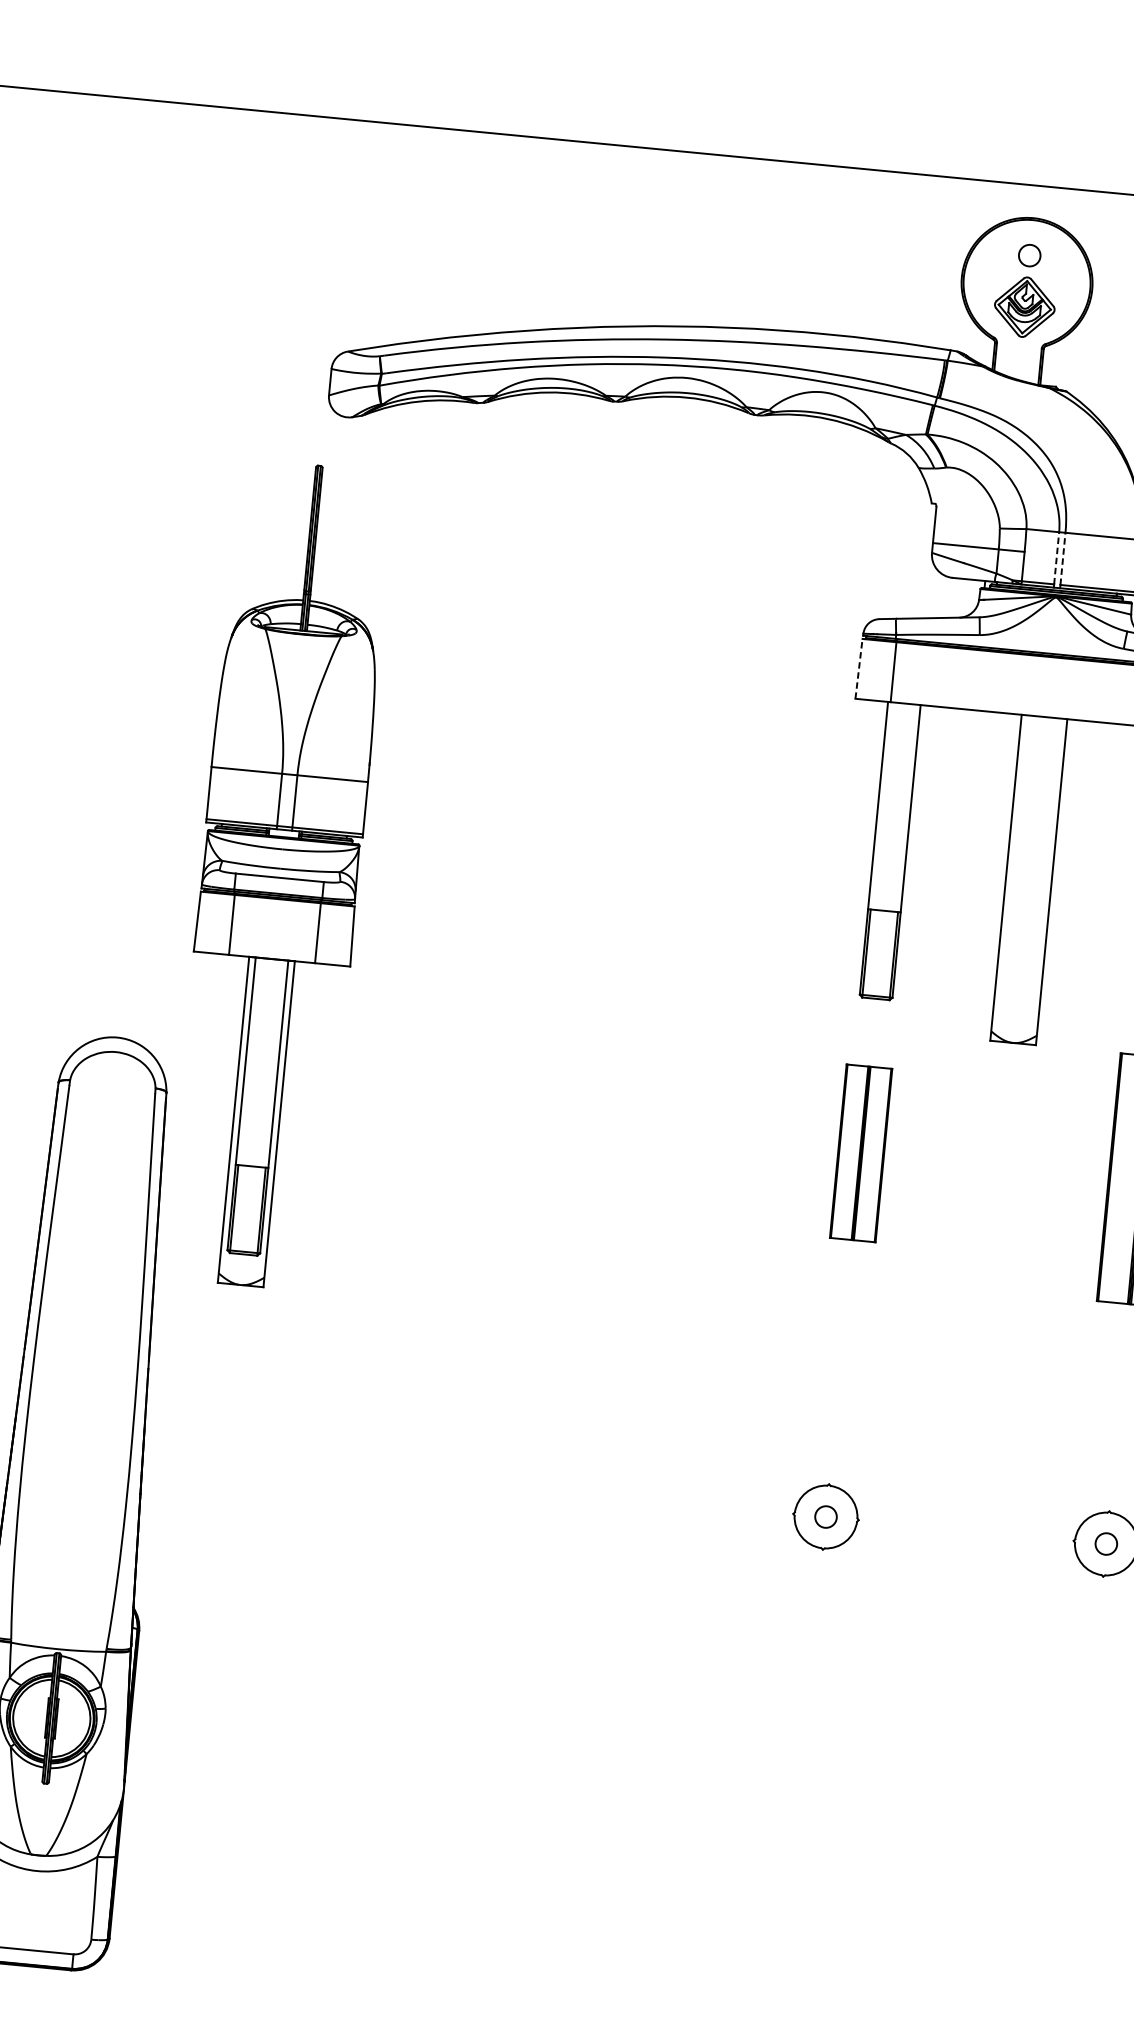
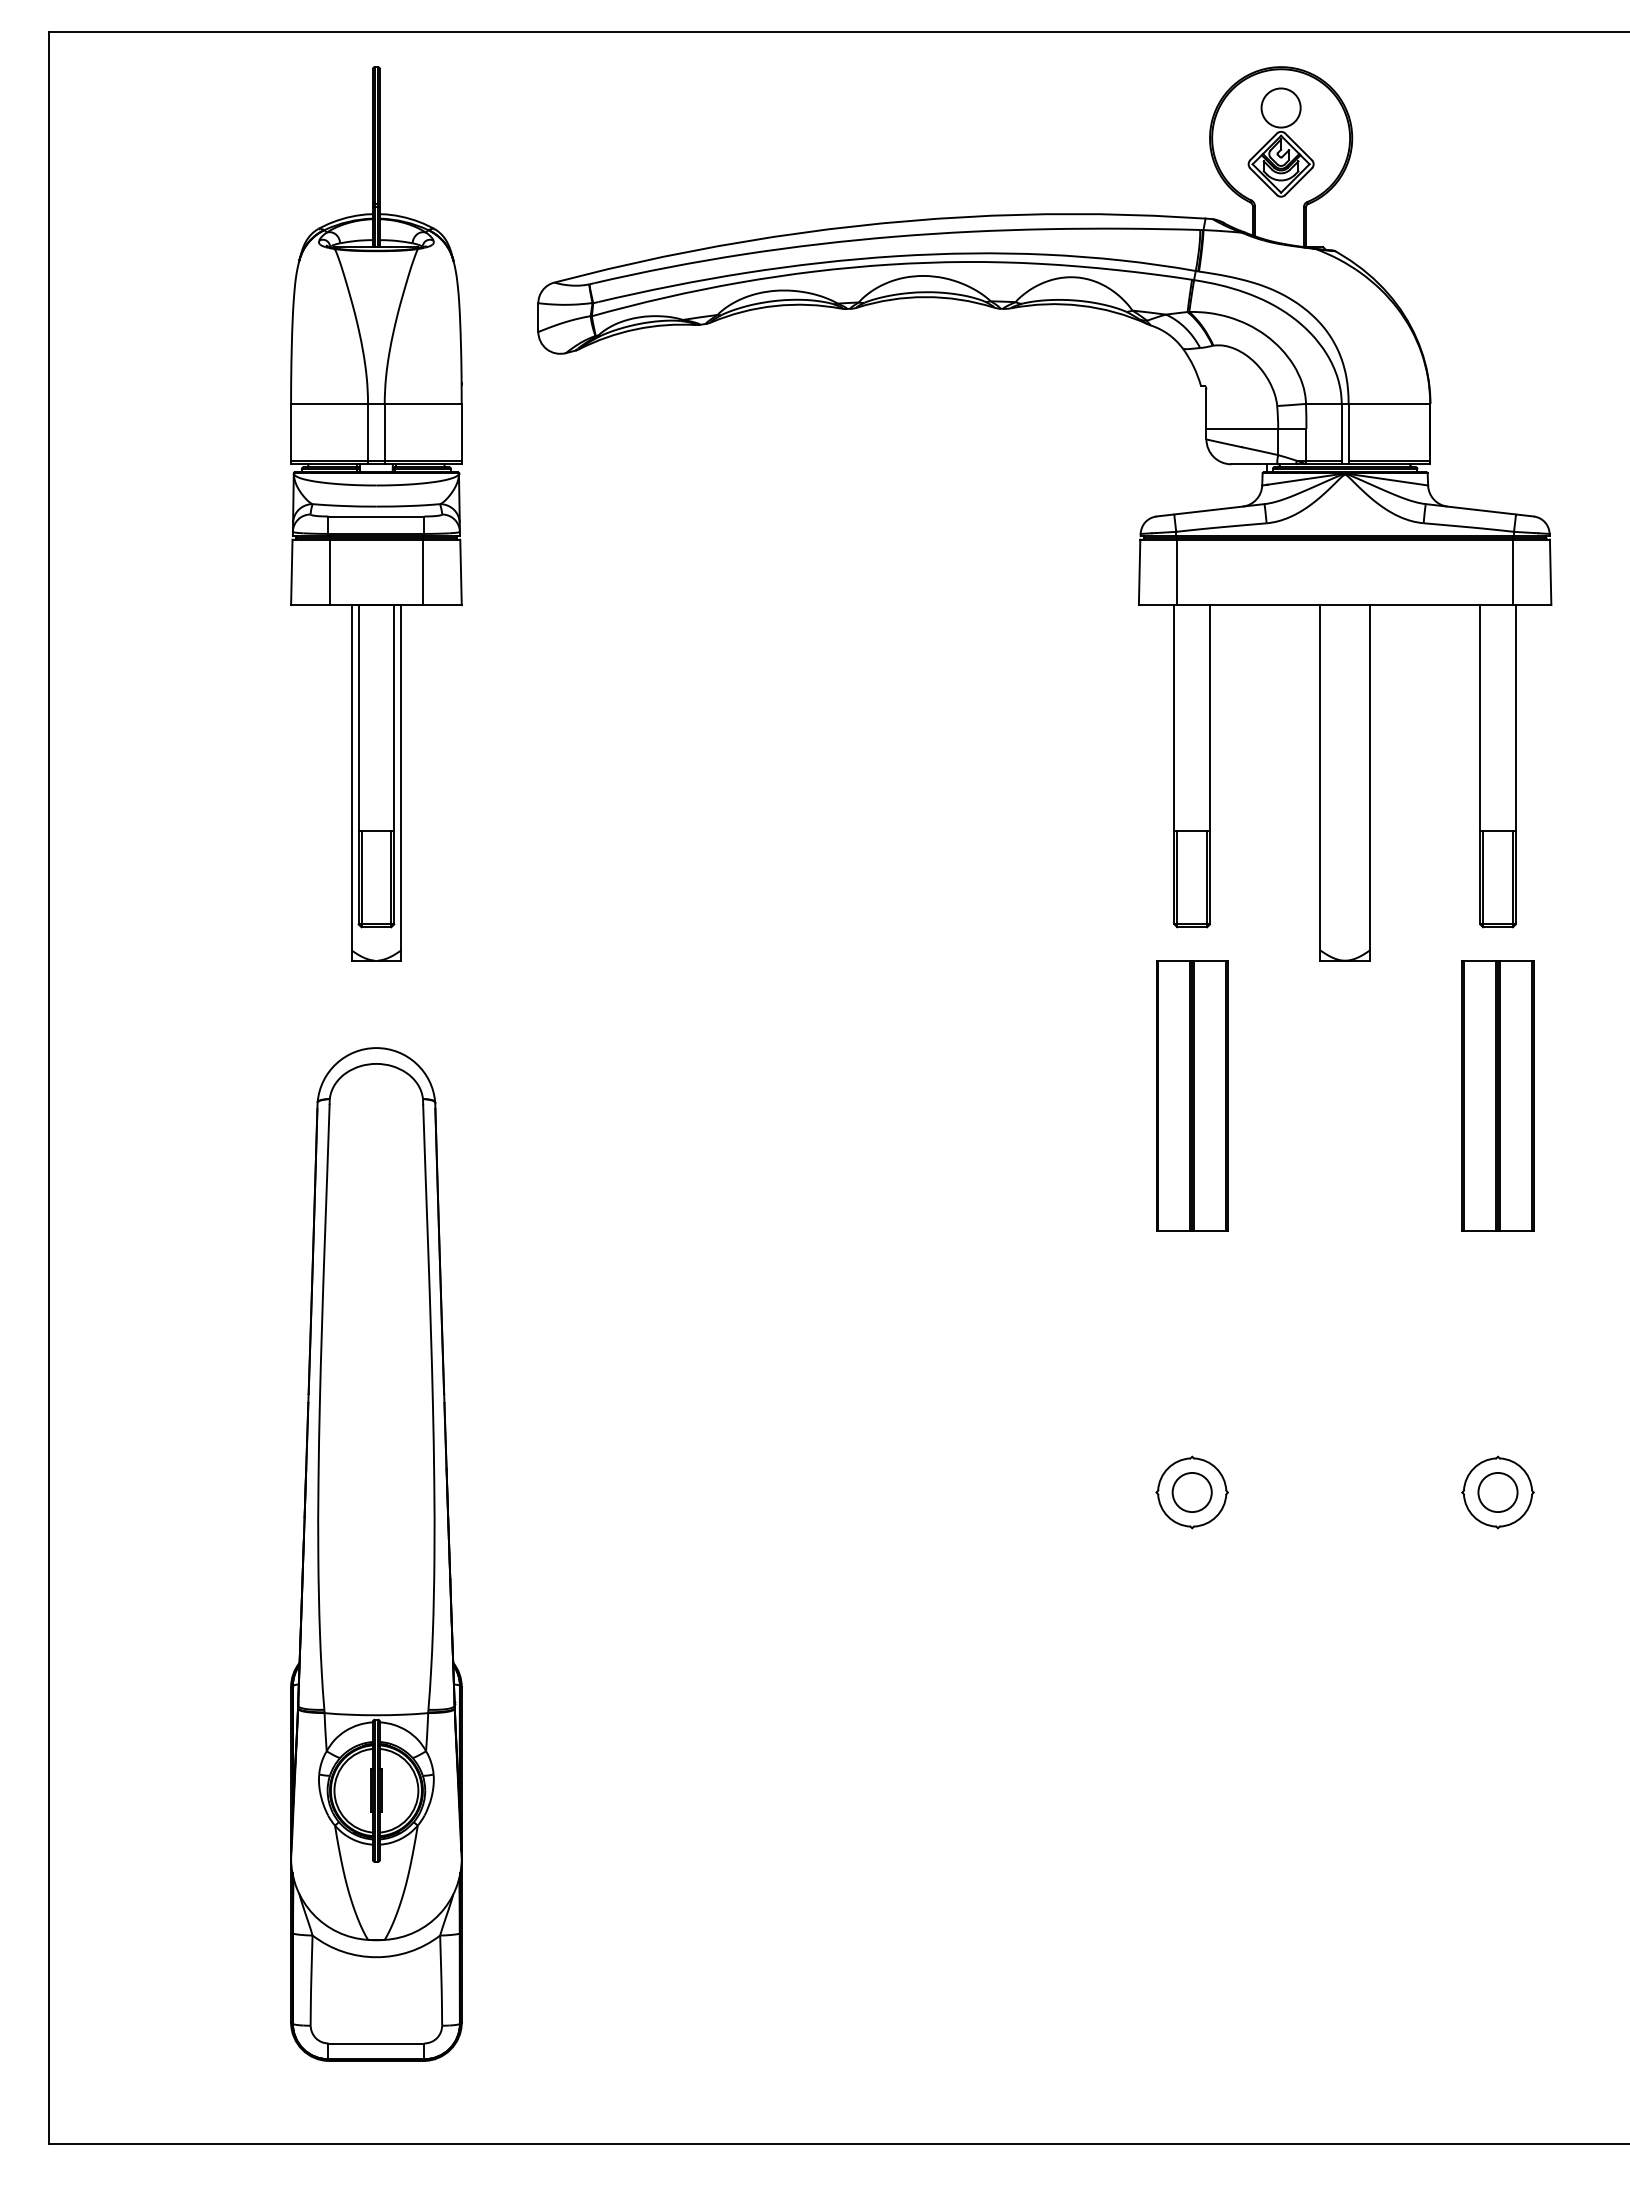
circle: (1029, 255) -> (1280, 107), size x1.67
line: (1056, 557) -> (1341, 431), dashed -> solid
line: (1062, 558) -> (1348, 431), dashed -> solid
line: (858, 668) -> (1139, 572), dashed -> solid
part: (280, 875) -> (376, 513), moved
part: (861, 1153) -> (1192, 1095), size x1.43
circle: (825, 1516) -> (1191, 1492), size x1.67
circle: (1105, 1543) -> (1497, 1492), size x1.67

